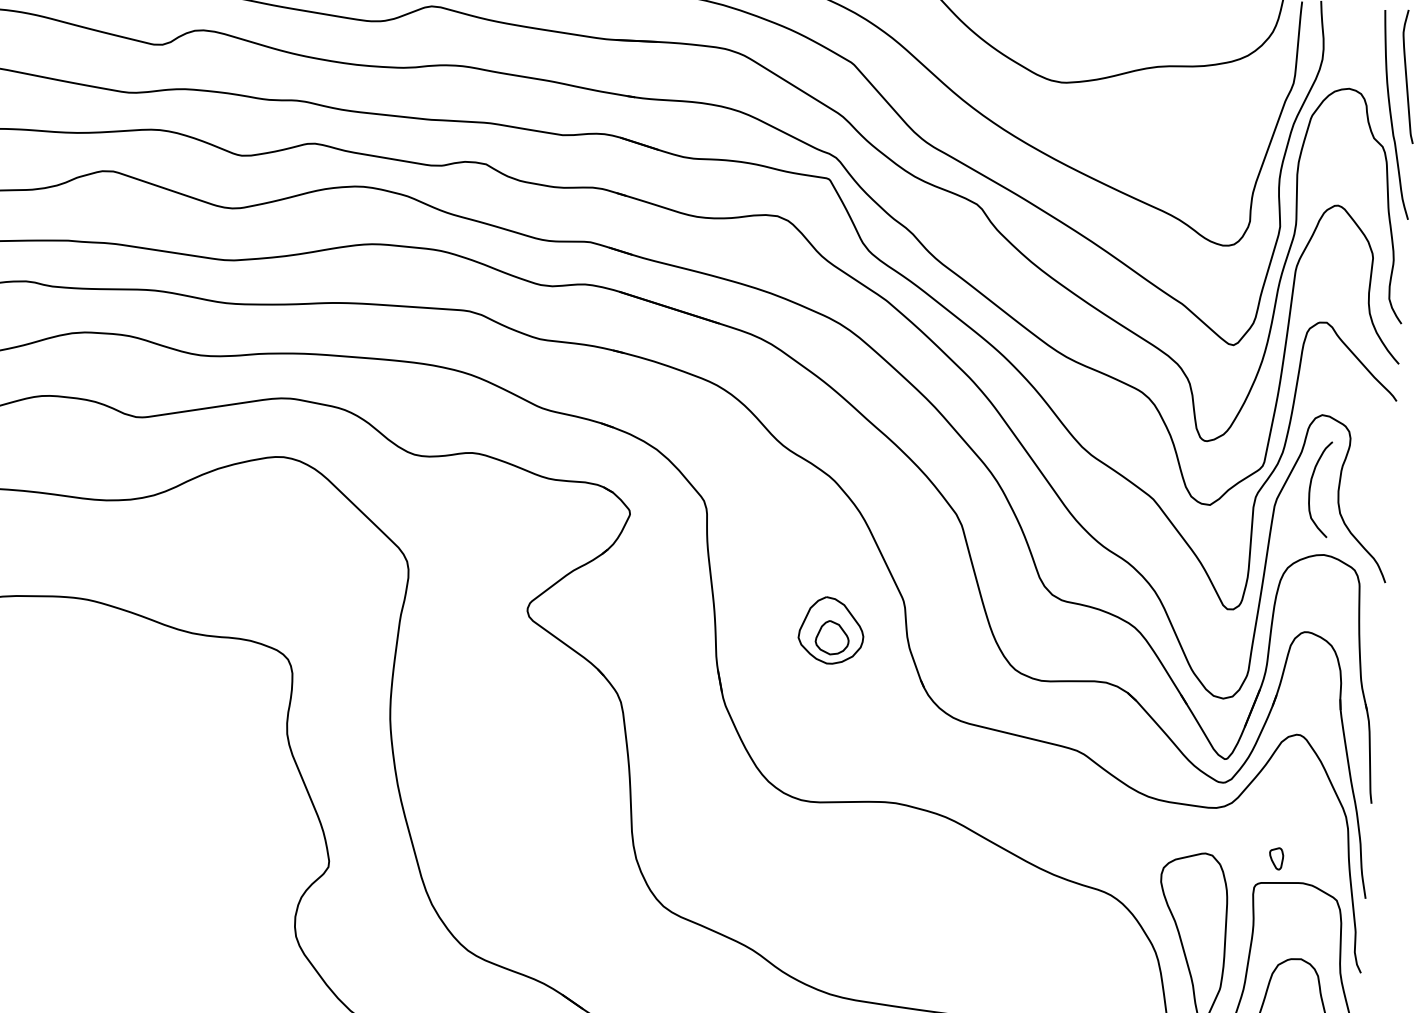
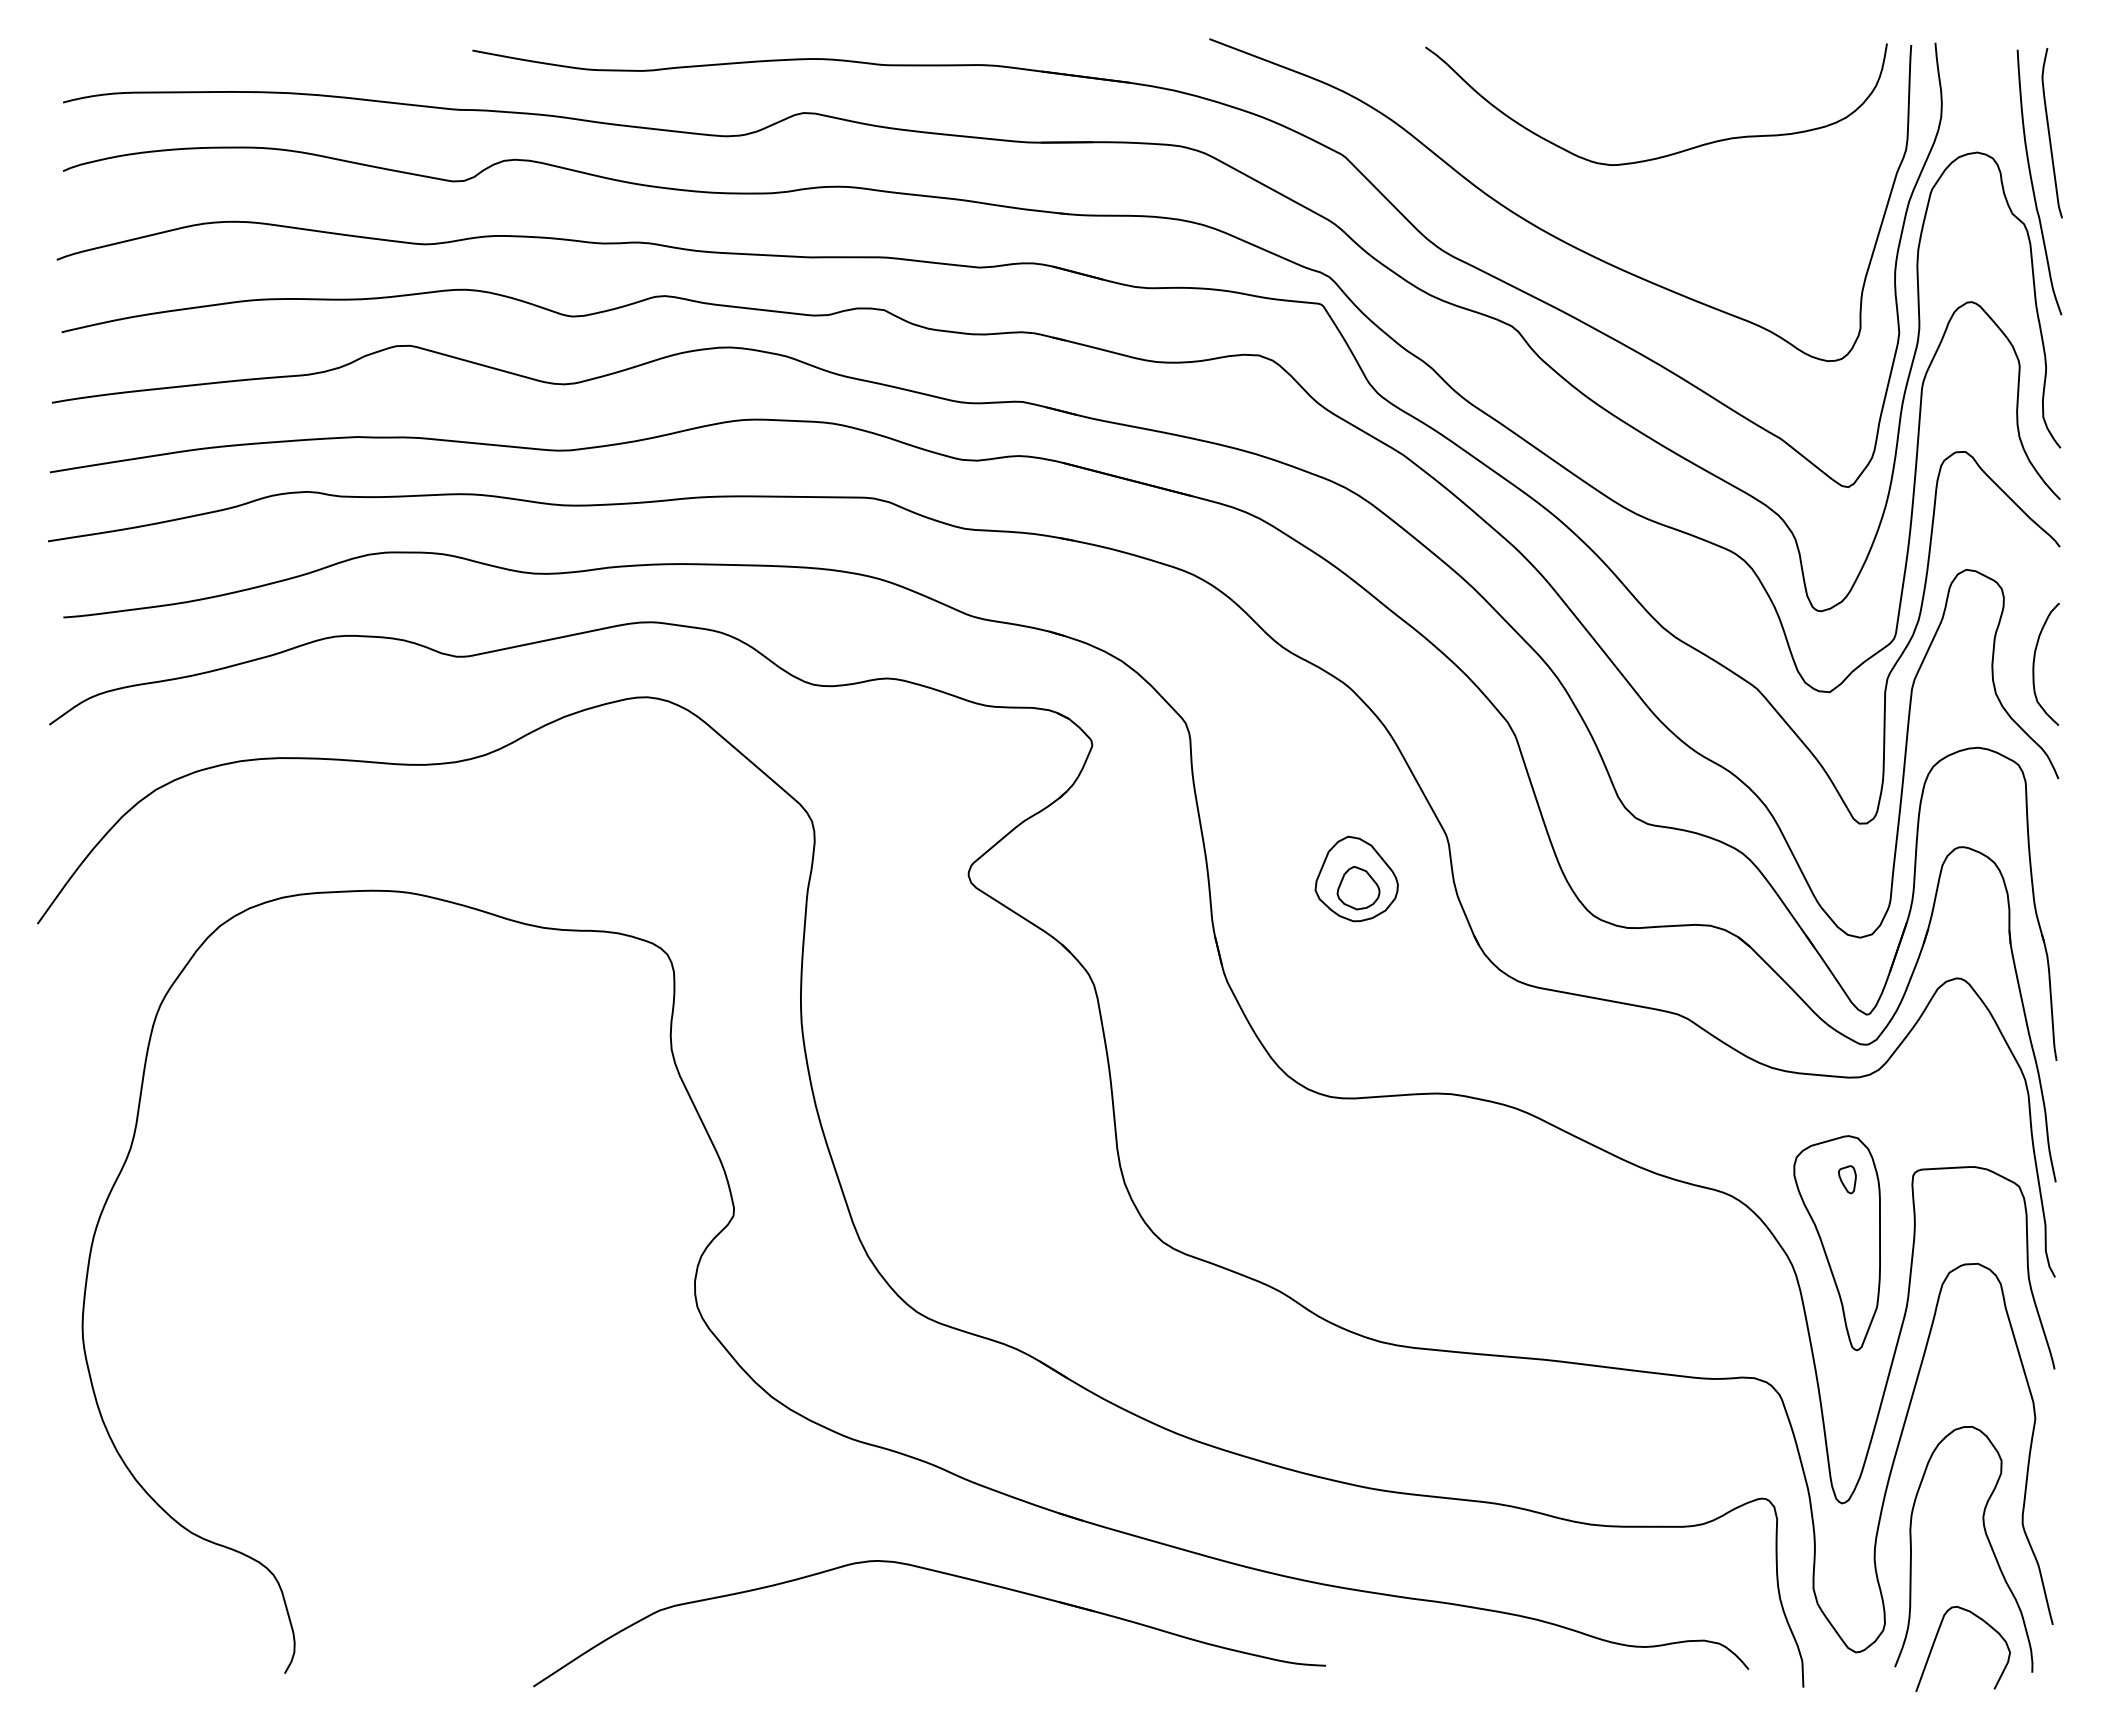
curve: (1310, 488) -> (2034, 664), moved
part: (1276, 858) -> (1847, 1179), moved

